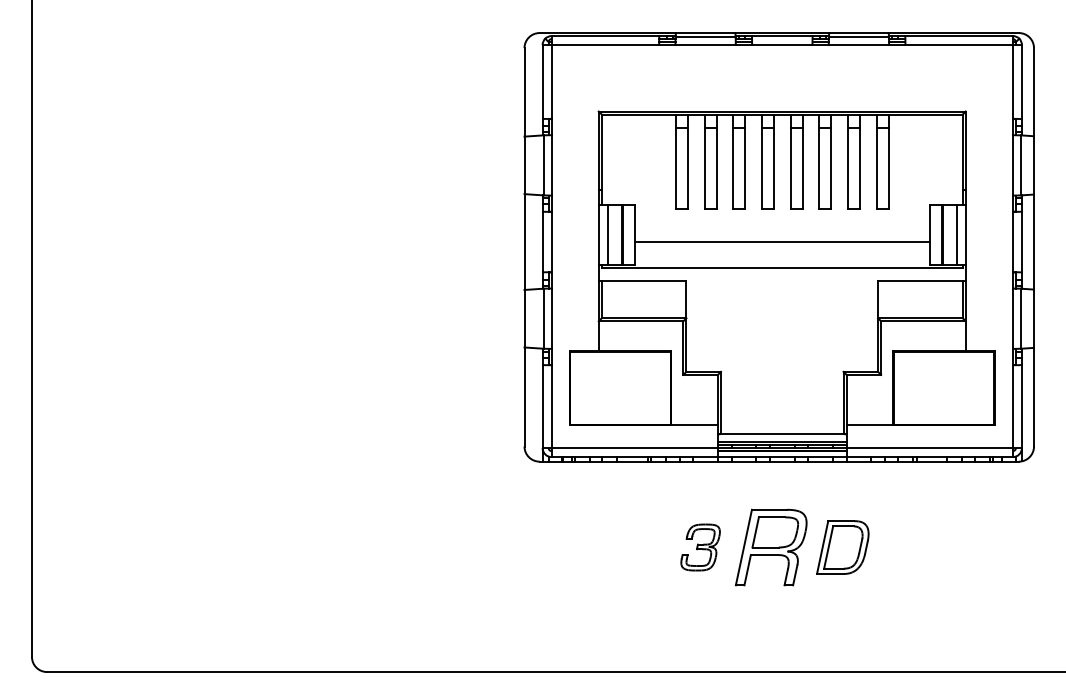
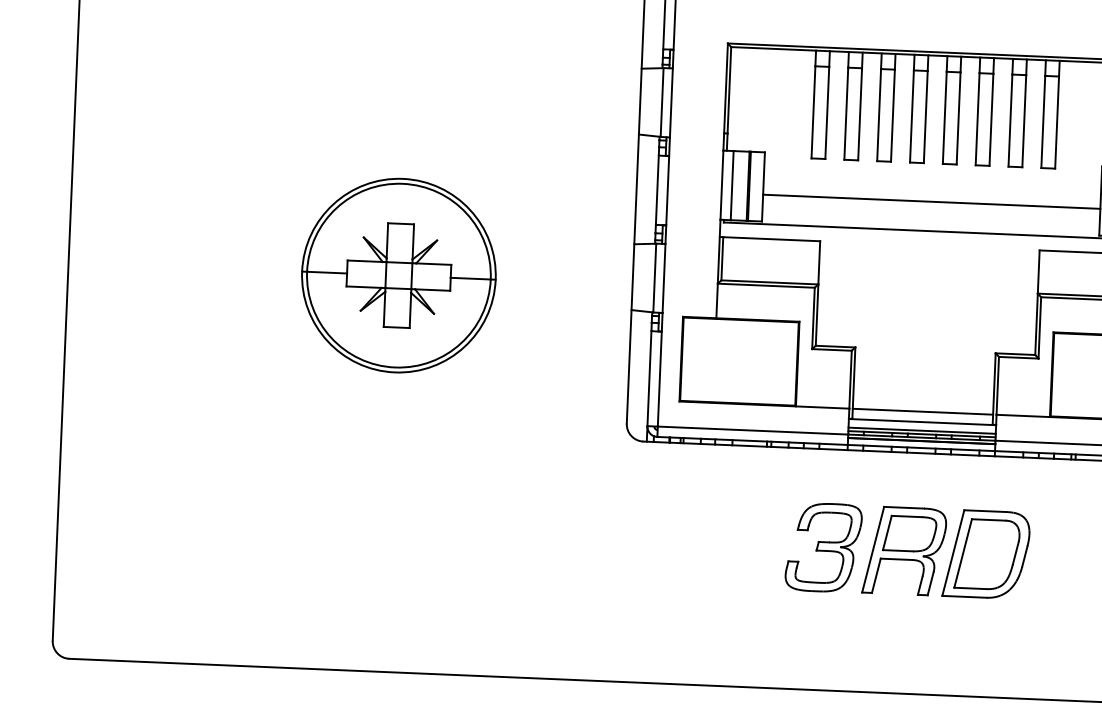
part: (320, 325) -> (399, 275), added
line: (782, 425) -> (923, 411), added
part: (700, 547) -> (823, 547), size x1.67
part: (842, 547) -> (986, 554), size x1.43

